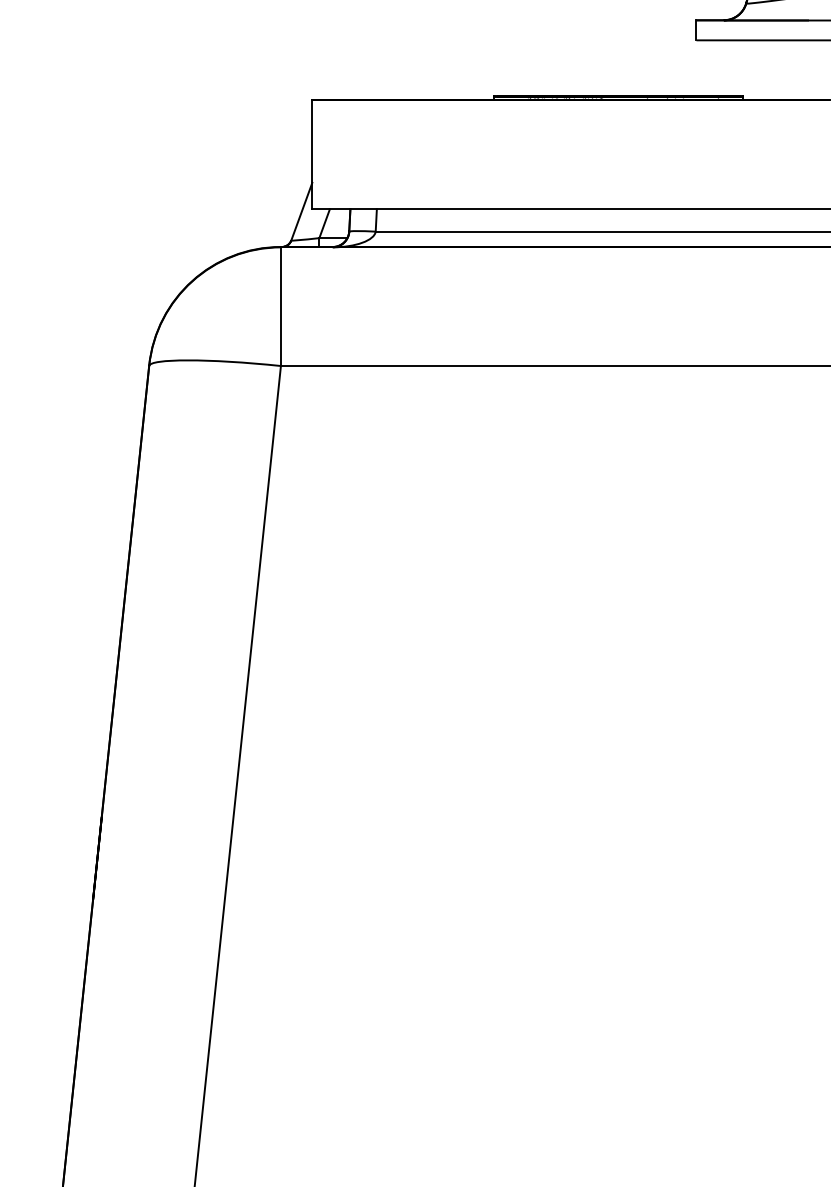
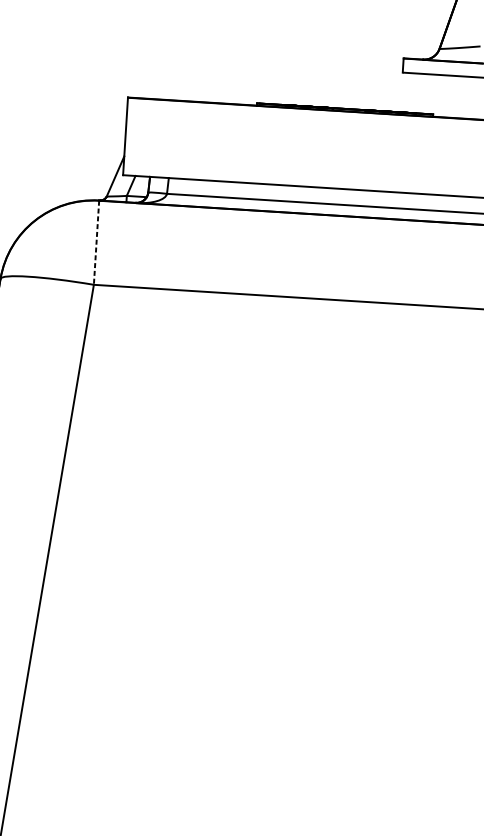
line: (280, 307) -> (96, 243), solid -> dashed

